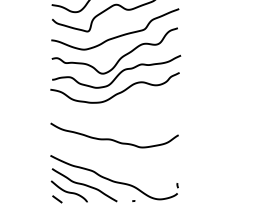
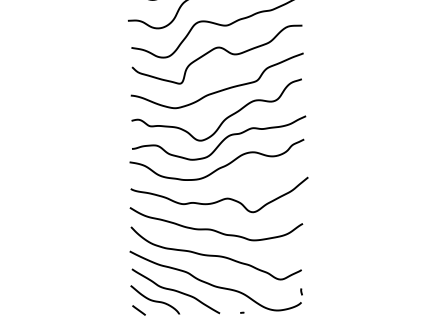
curve: (119, 116) -> (222, 198), added
curve: (113, 158) -> (215, 255), added

